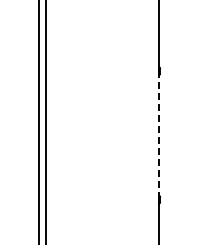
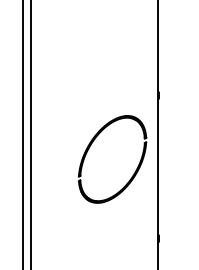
part: (98, 118) -> (90, 148), added
line: (159, 136) -> (158, 168), dashed -> solid

